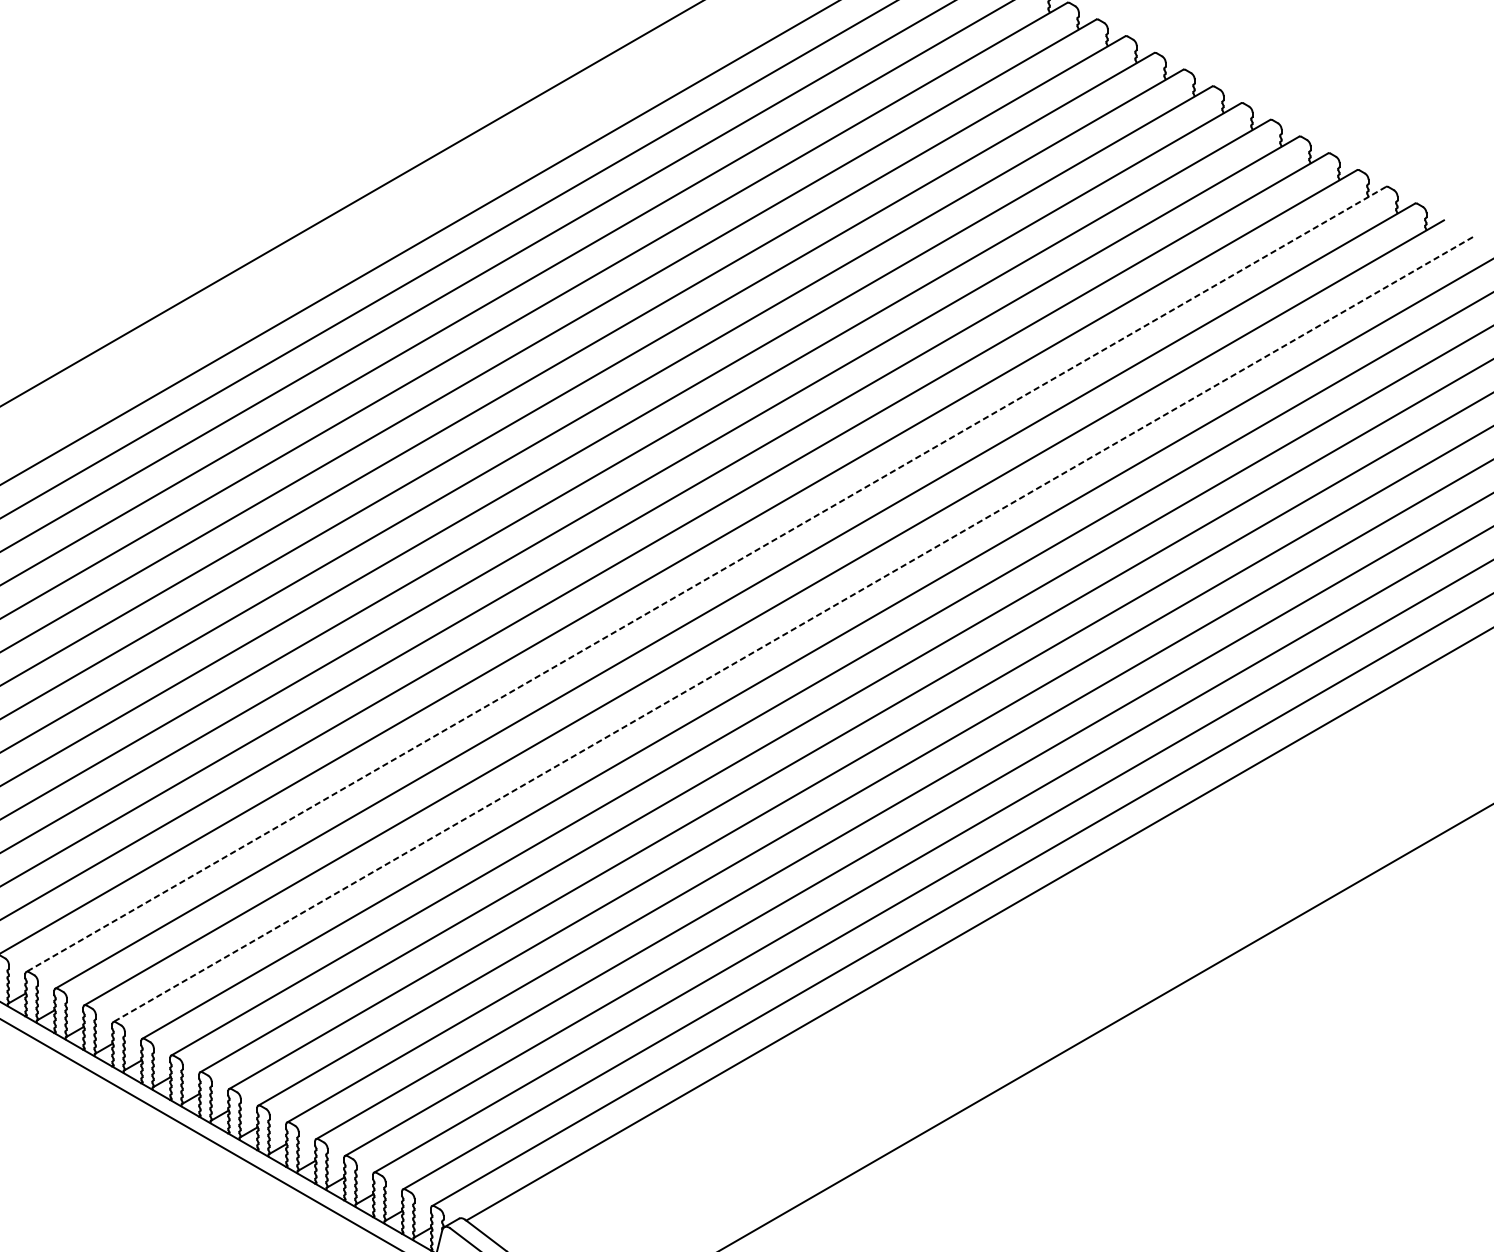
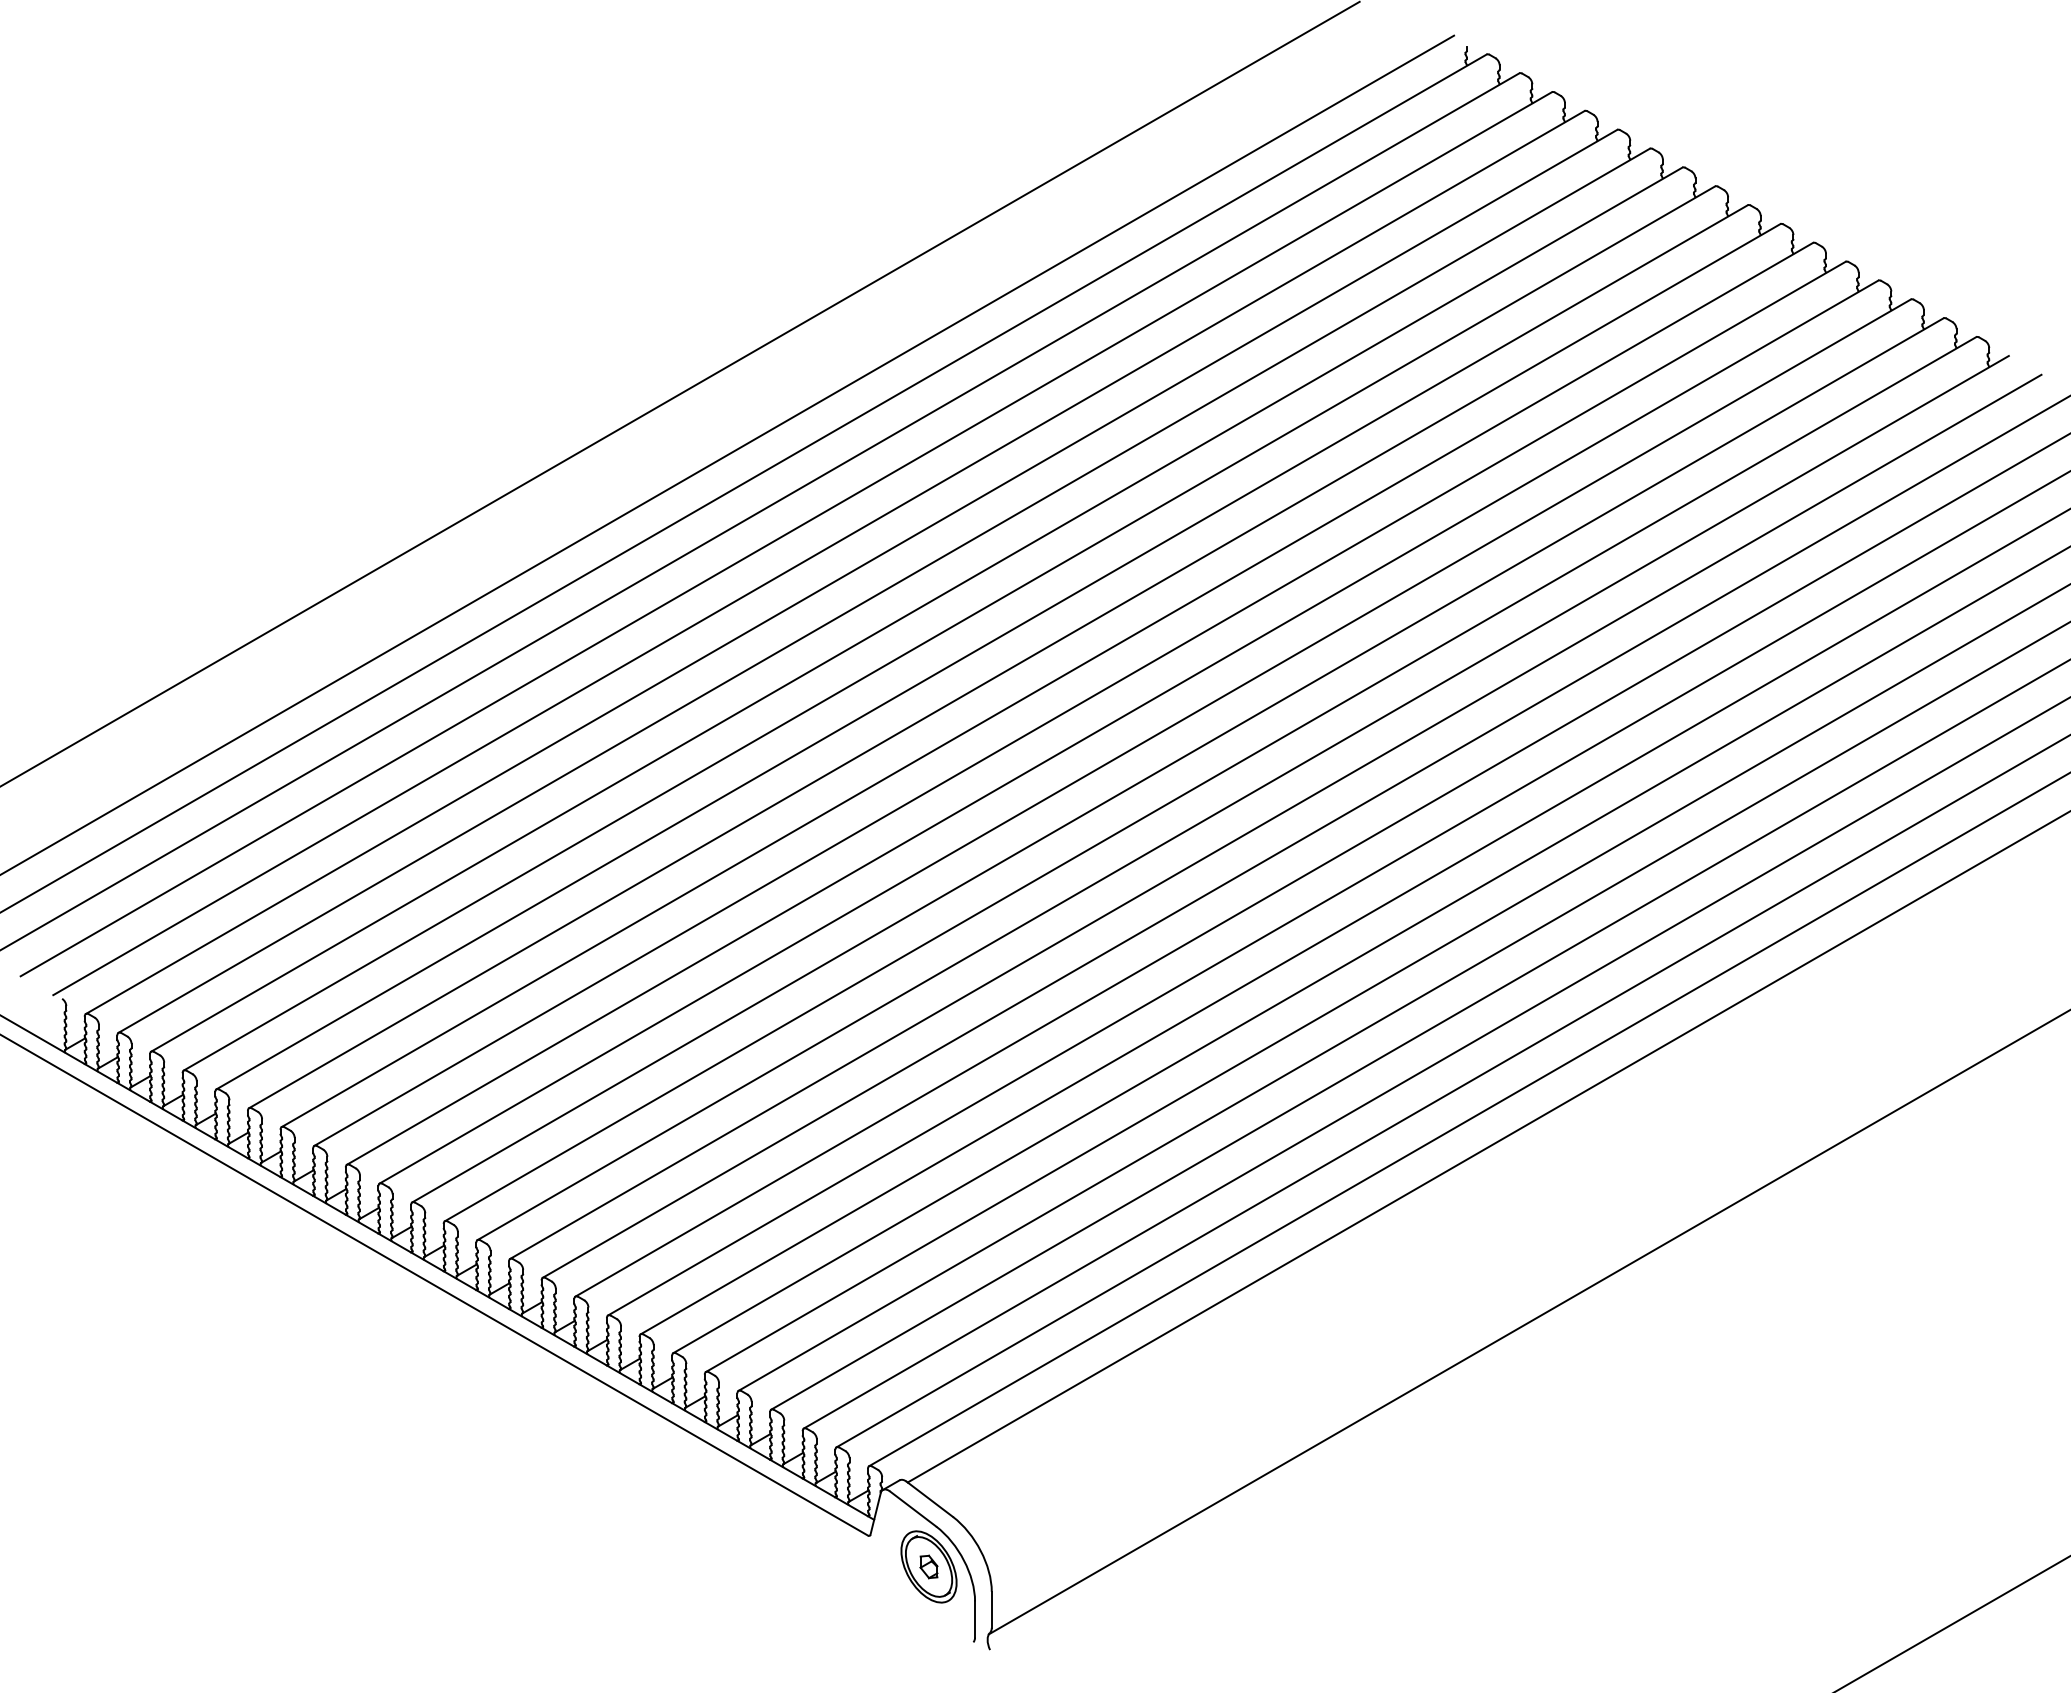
line: (705, 579) -> (1177, 760), dashed -> solid
line: (792, 630) -> (1275, 817), dashed -> solid

